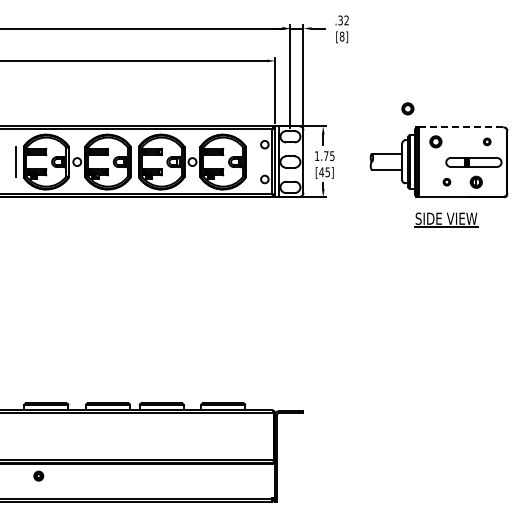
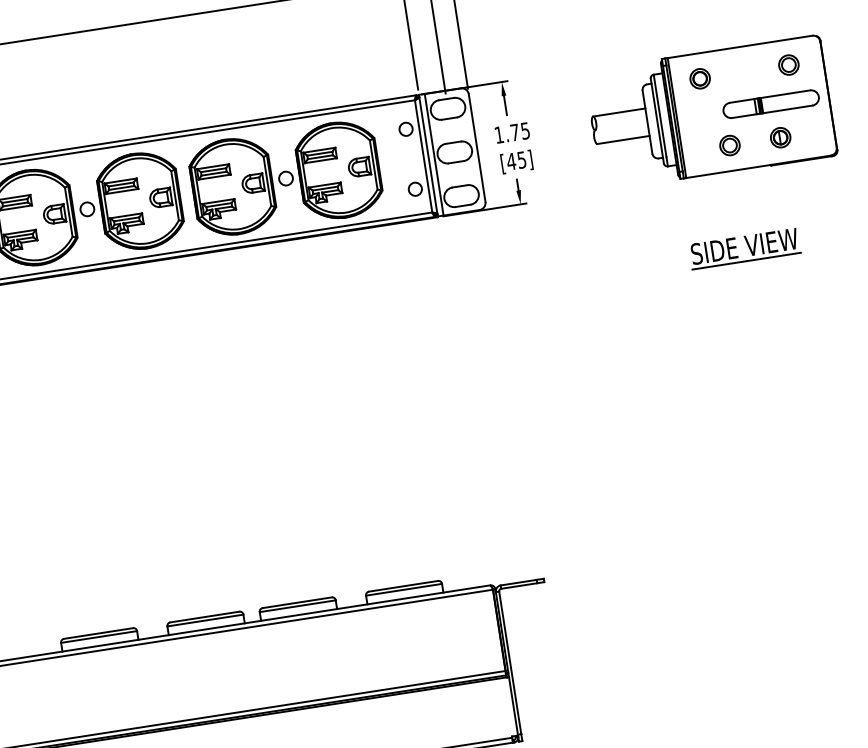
part: (407, 108) -> (642, 28), removed
line: (461, 127) -> (740, 47), dashed -> solid
part: (486, 141) -> (787, 64), size x1.67
part: (446, 181) -> (729, 144), size x1.67
part: (446, 219) -> (745, 247), moved

